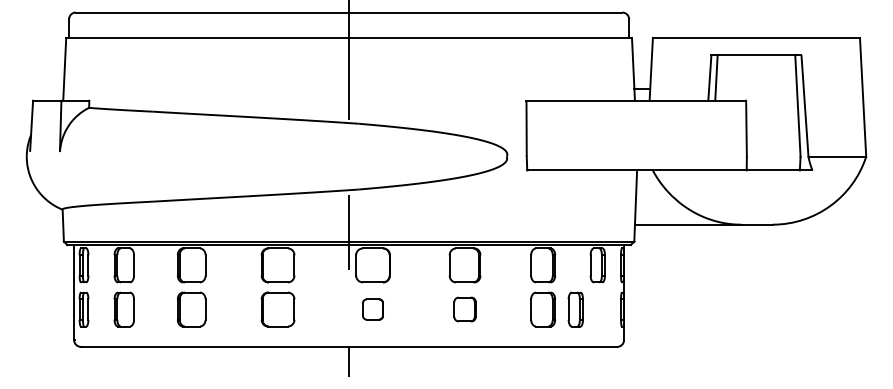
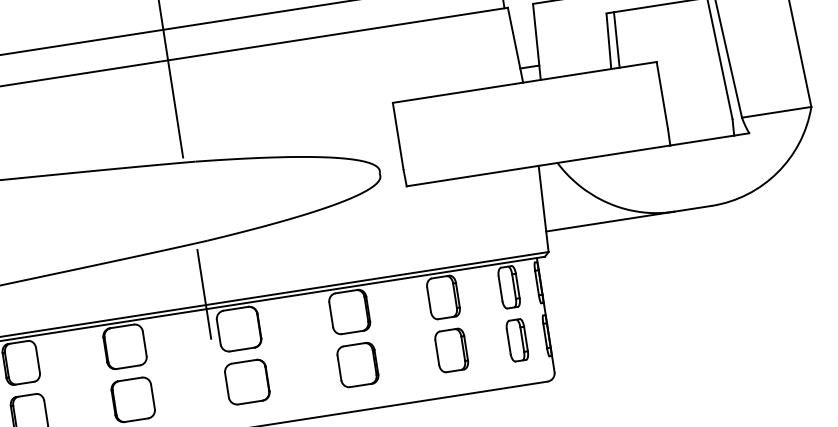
part: (372, 309) -> (246, 382), size x1.67
part: (464, 309) -> (357, 365), size x1.43
part: (575, 309) -> (516, 340), moved

